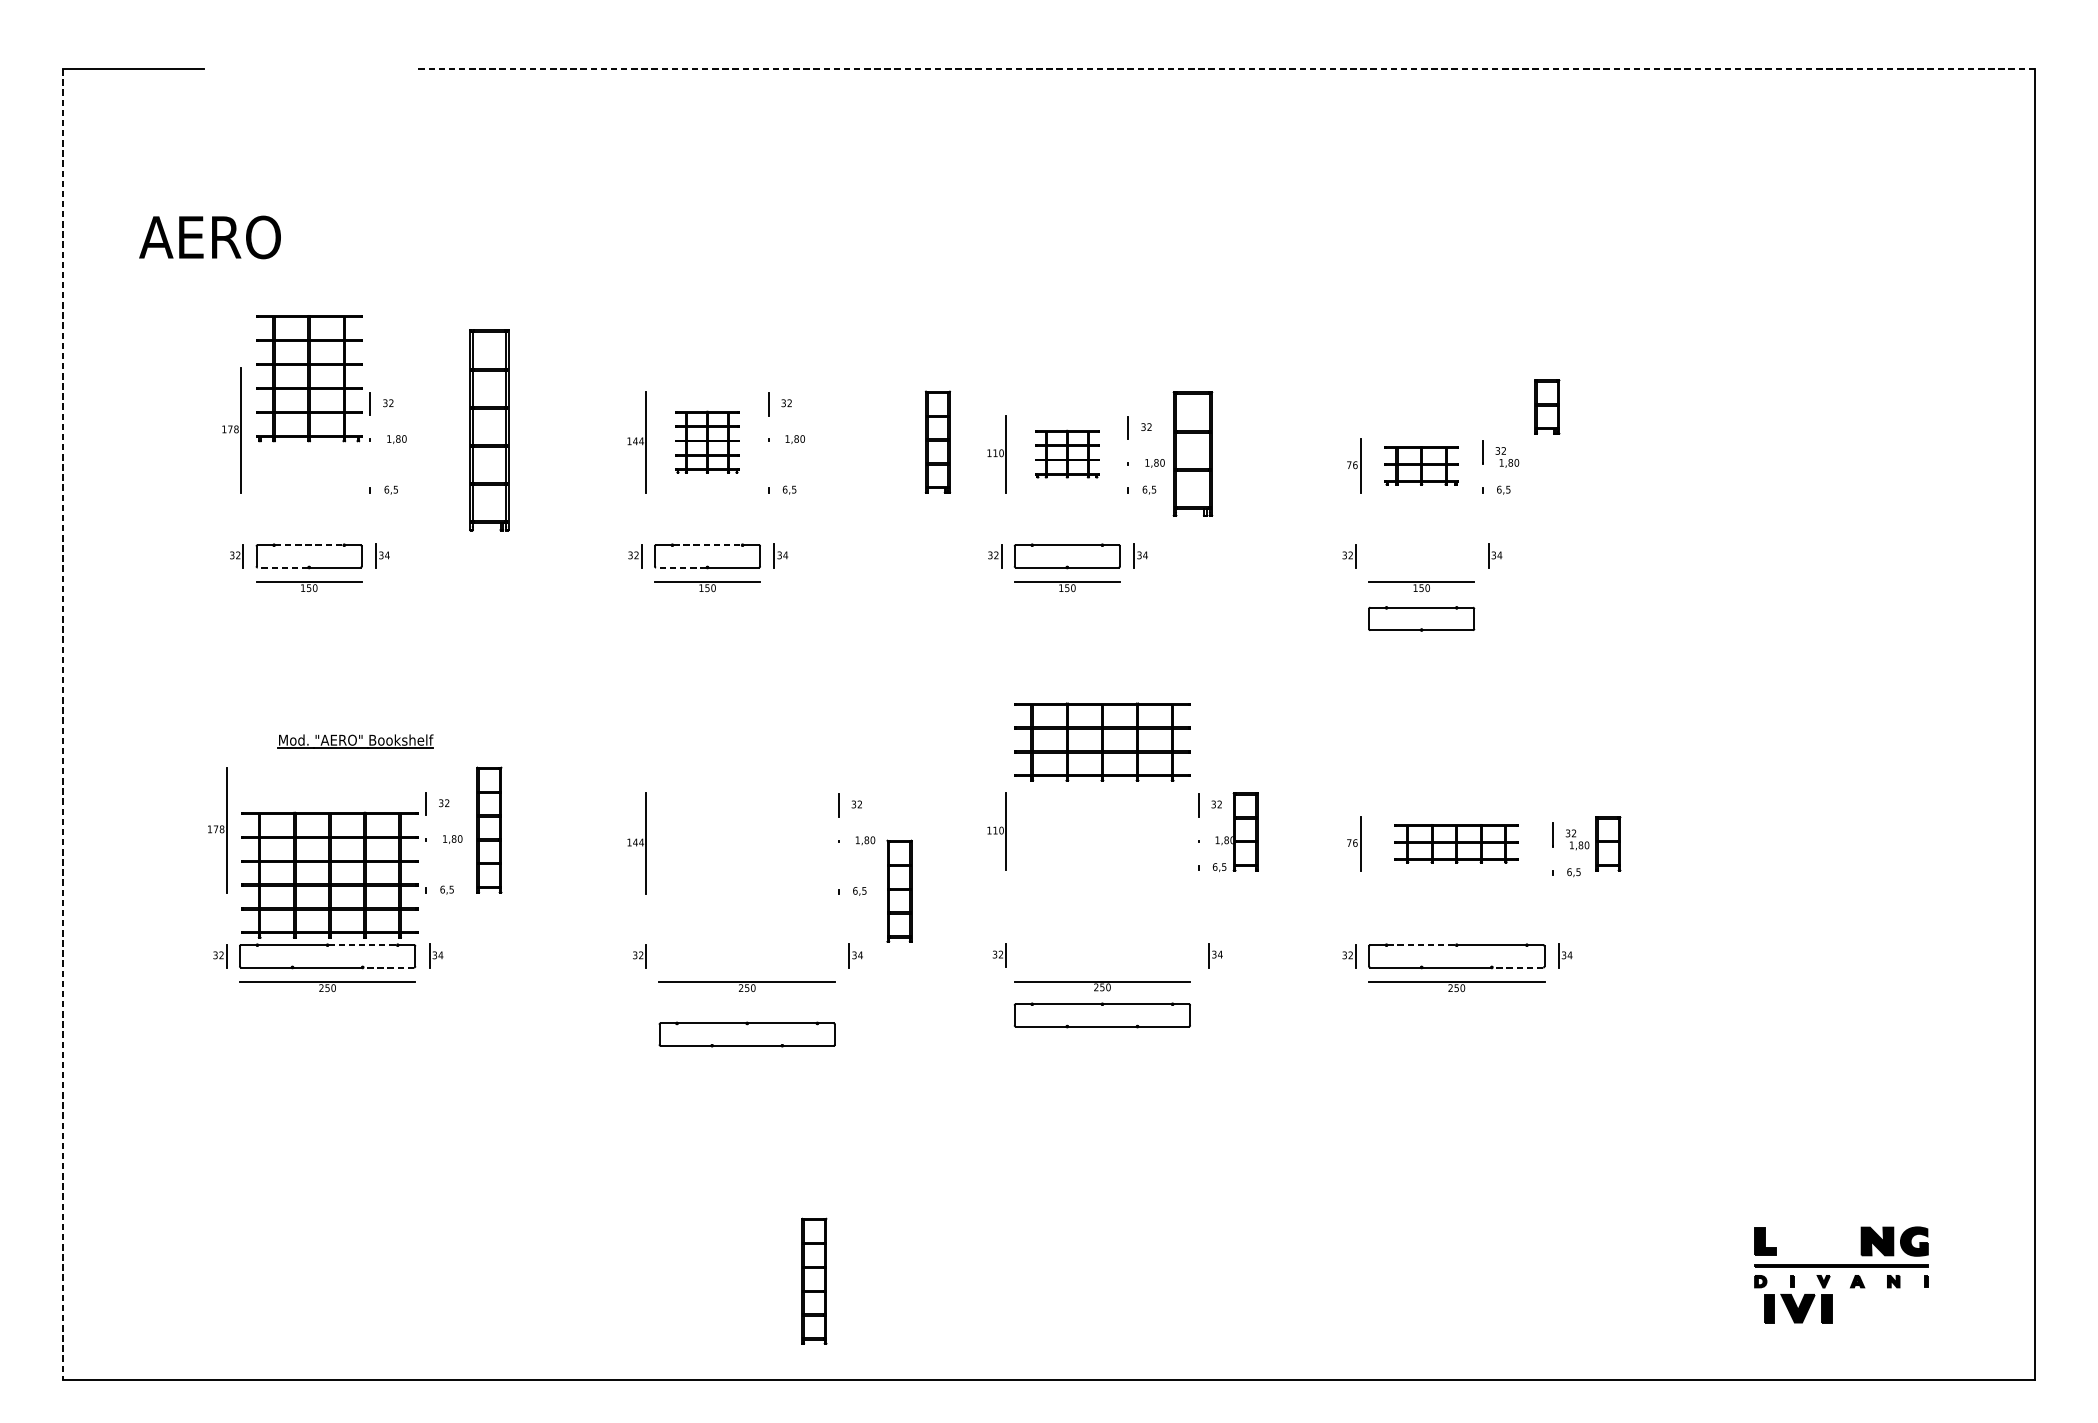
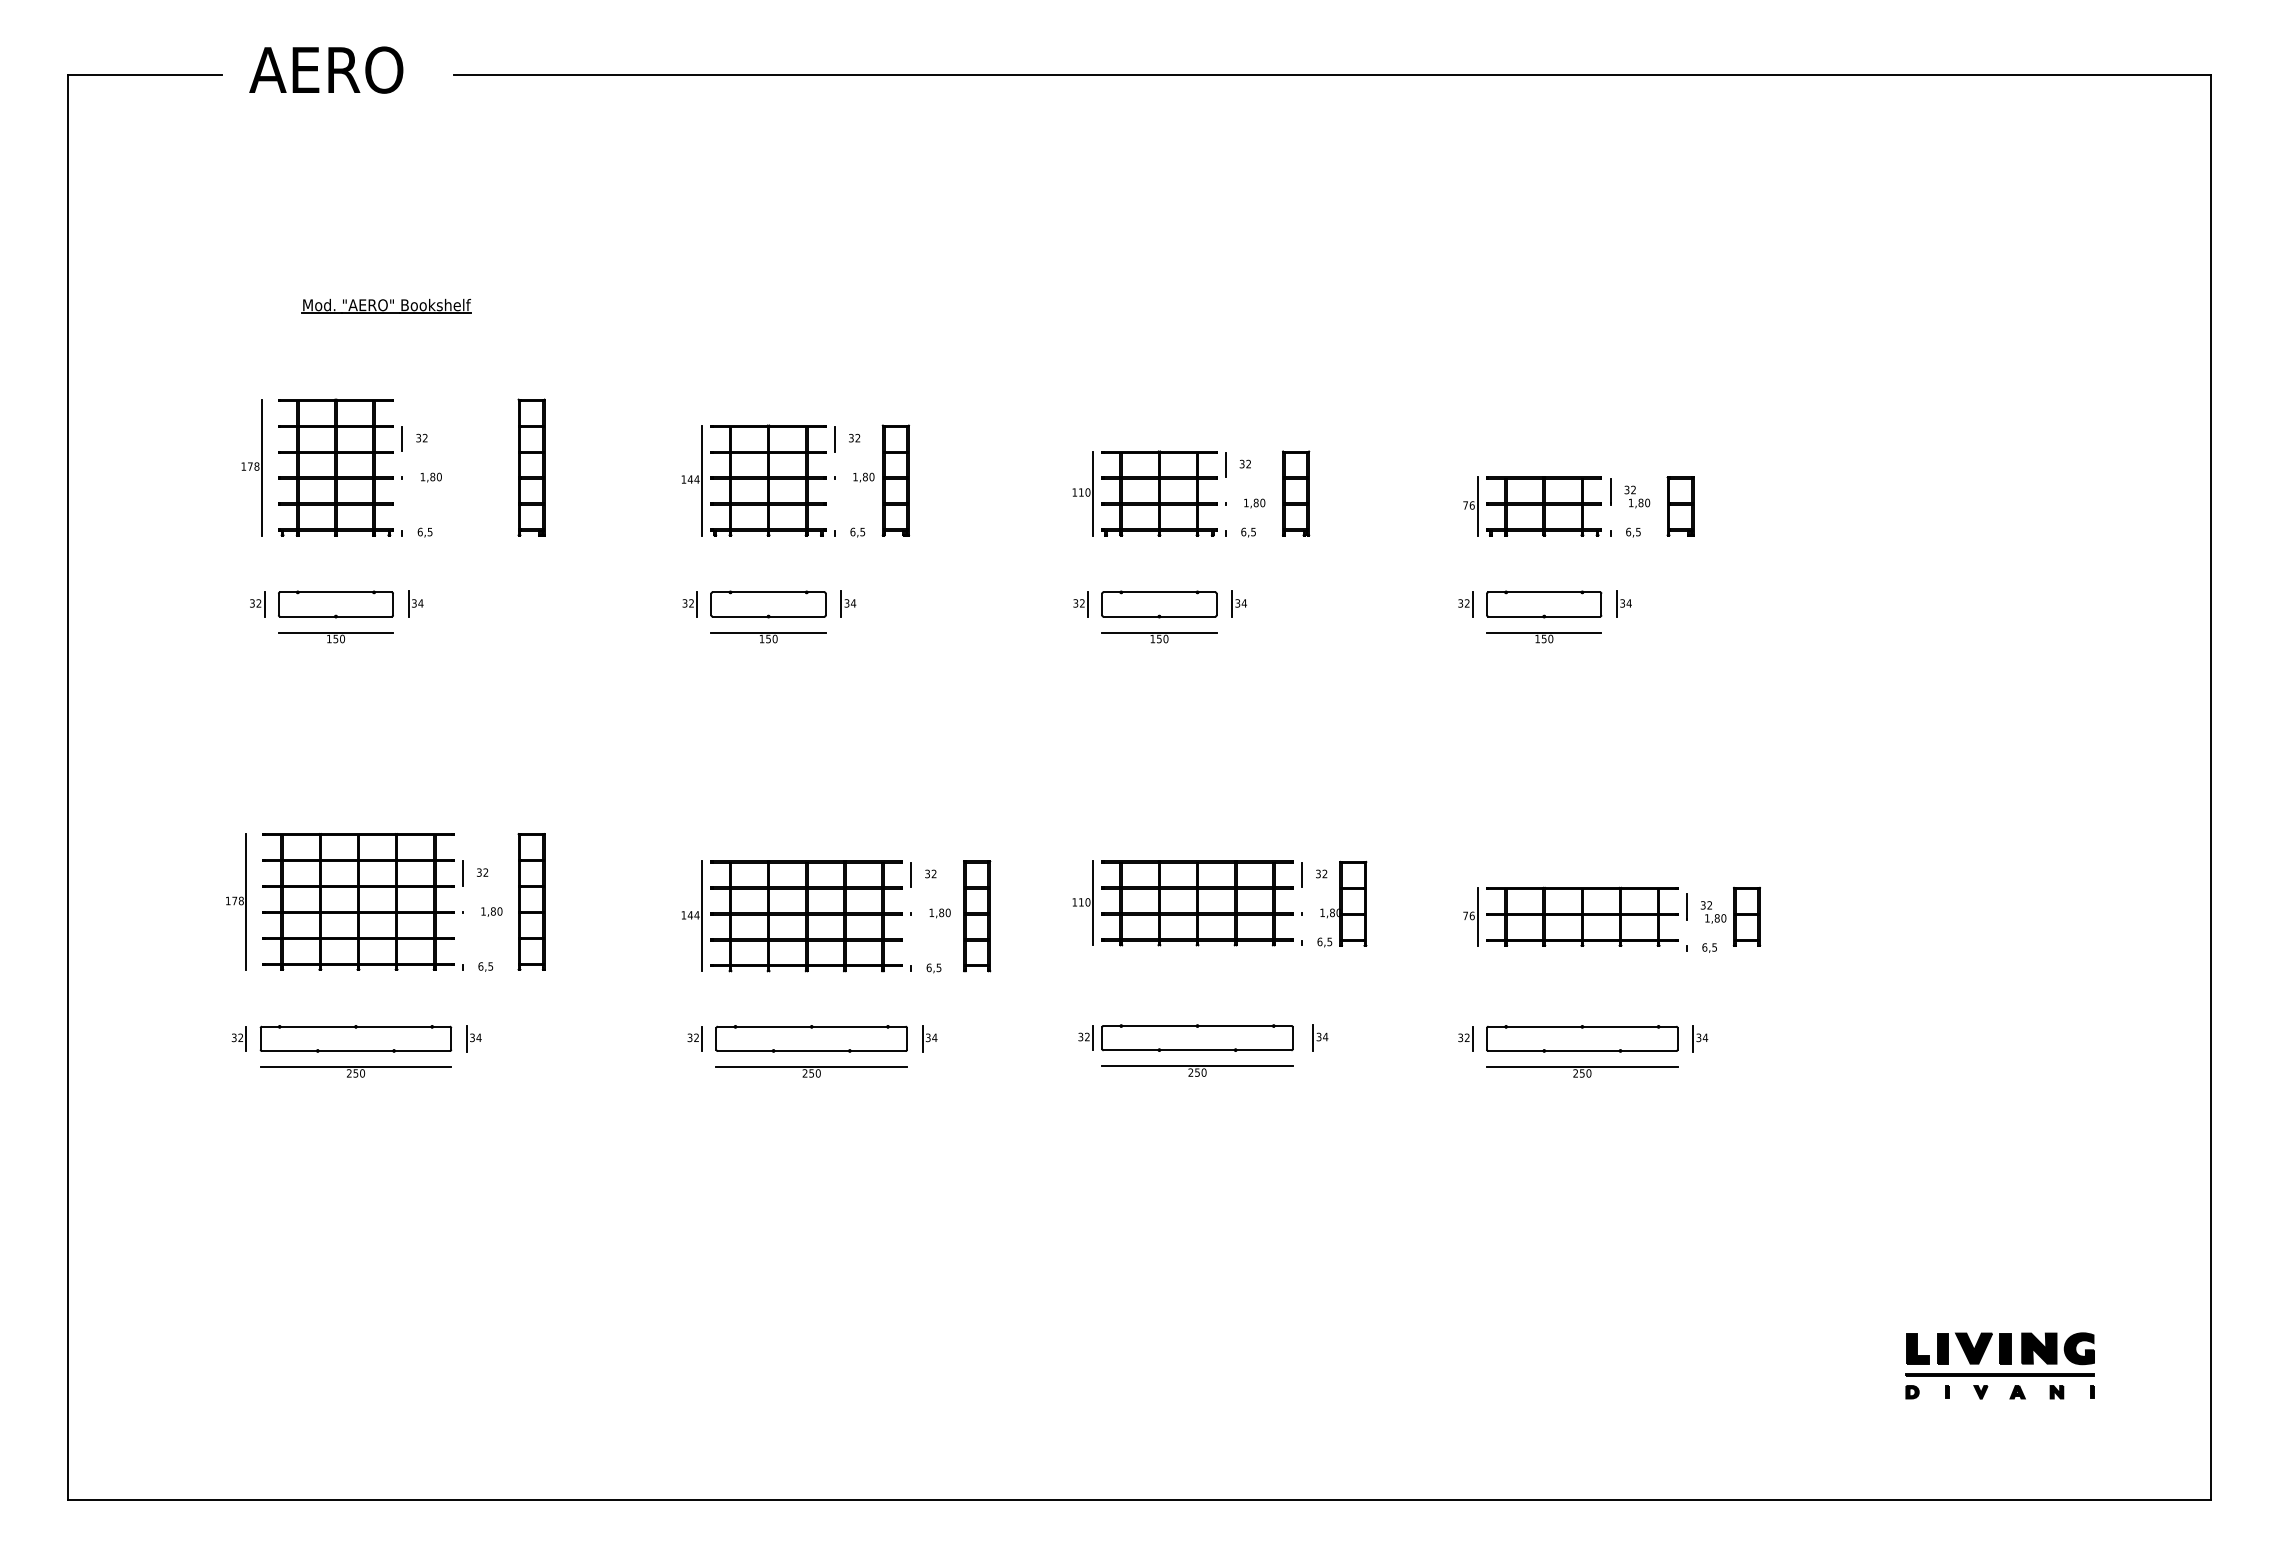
line: (1226, 69) -> (1332, 75), dashed -> solid
text: (210, 236) -> (326, 69), moved
part: (308, 378) -> (335, 467), moved
part: (1547, 407) -> (1680, 506), moved
part: (489, 430) -> (531, 467), size x0.62
part: (707, 442) -> (768, 480), size x1.67
part: (937, 442) -> (895, 480), moved
part: (1067, 454) -> (1159, 493), size x1.67
part: (1193, 454) -> (1296, 493), size x0.62
part: (1420, 466) -> (1543, 506), size x1.43
line: (309, 545) -> (336, 592), dashed -> solid
line: (708, 545) -> (769, 592), dashed -> solid
line: (282, 567) -> (307, 616), dashed -> solid
line: (680, 567) -> (739, 616), dashed -> solid
part: (1421, 618) -> (1544, 604), moved
line: (62, 724) -> (68, 787), dashed -> solid
part: (355, 740) -> (386, 305), moved
part: (1102, 742) -> (1197, 903), moved
part: (742, 843) -> (806, 916), added
part: (1456, 843) -> (1582, 916), size x1.43
part: (329, 874) -> (358, 901), moved
part: (899, 891) -> (977, 916), moved
line: (363, 944) -> (394, 1026), dashed -> solid
line: (1421, 944) -> (1544, 1026), dashed -> solid
line: (387, 967) -> (421, 1051), dashed -> solid
line: (1517, 967) -> (1648, 1051), dashed -> solid
part: (1102, 1014) -> (1197, 1037), moved
part: (747, 1034) -> (811, 1038), moved
part: (814, 1280) -> (884, 1391), removed
part: (1798, 1308) -> (1974, 1348), moved

